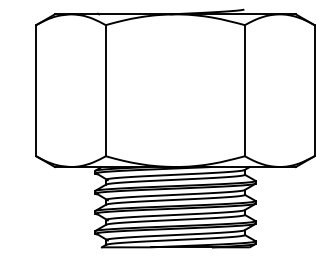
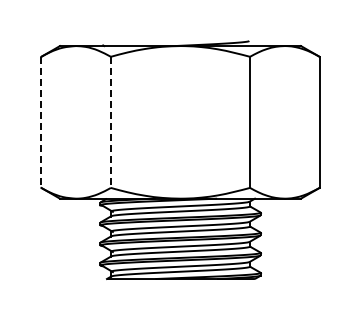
line: (36, 90) -> (41, 122), solid -> dashed
line: (105, 90) -> (110, 122), solid -> dashed

